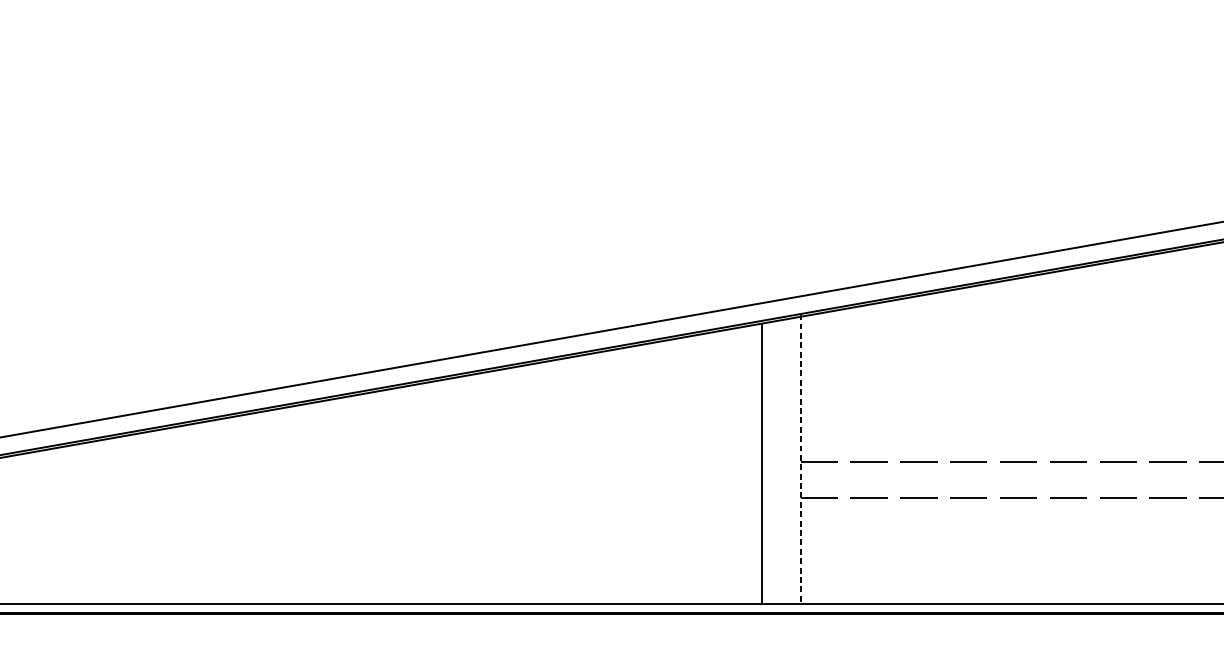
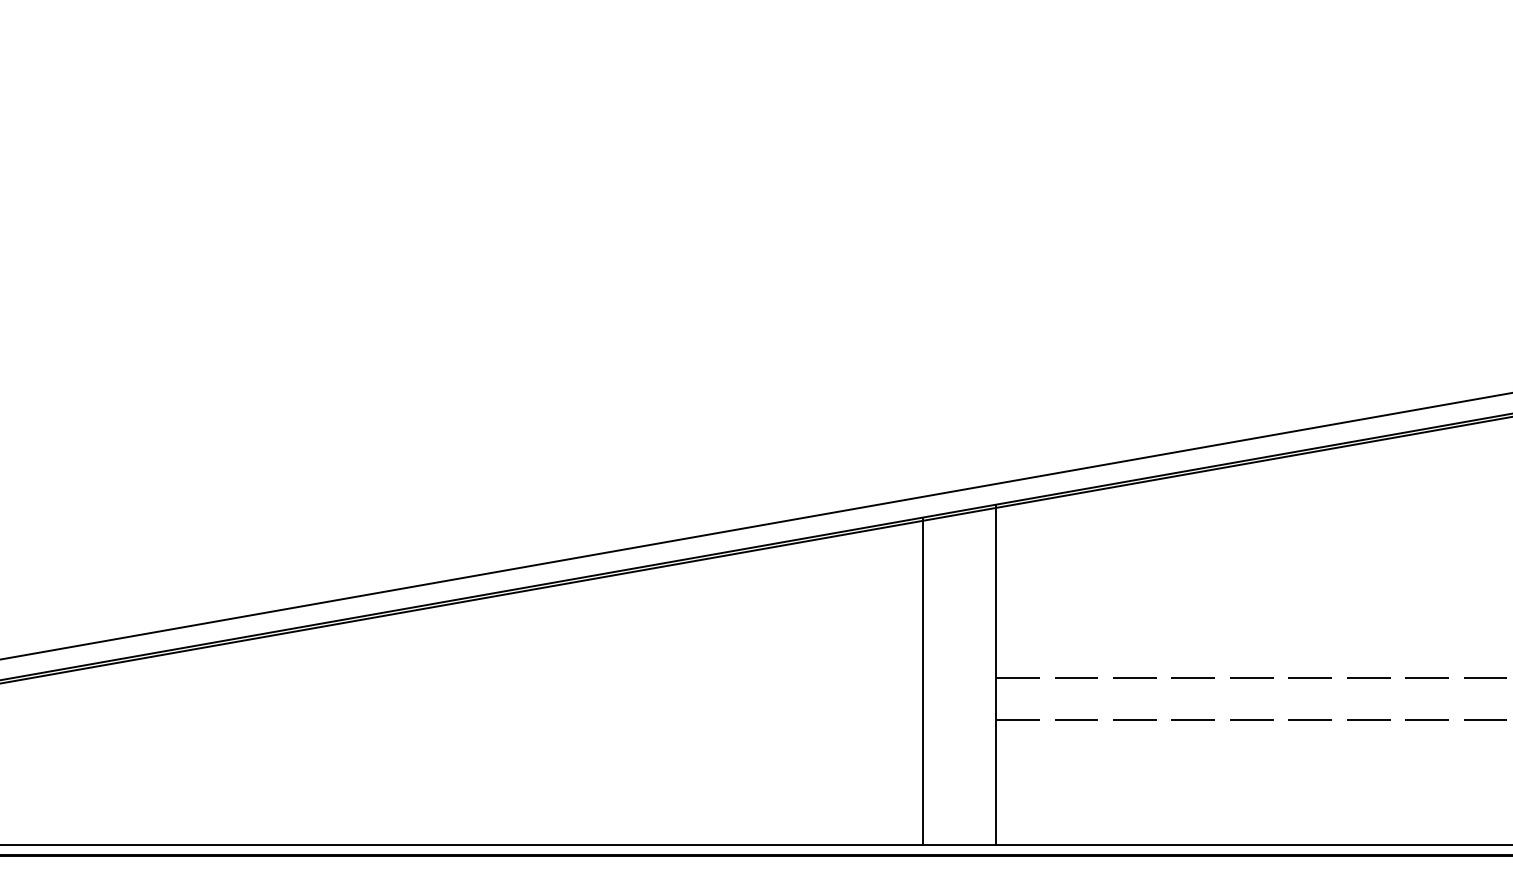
line: (800, 458) -> (996, 674), dashed -> solid
line: (762, 464) -> (923, 680), moved

